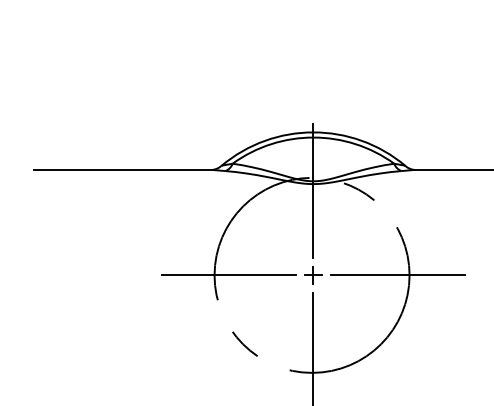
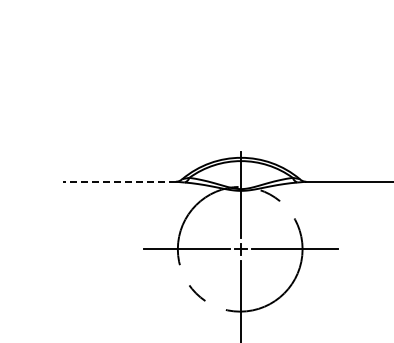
line: (123, 169) -> (119, 181), solid -> dashed

